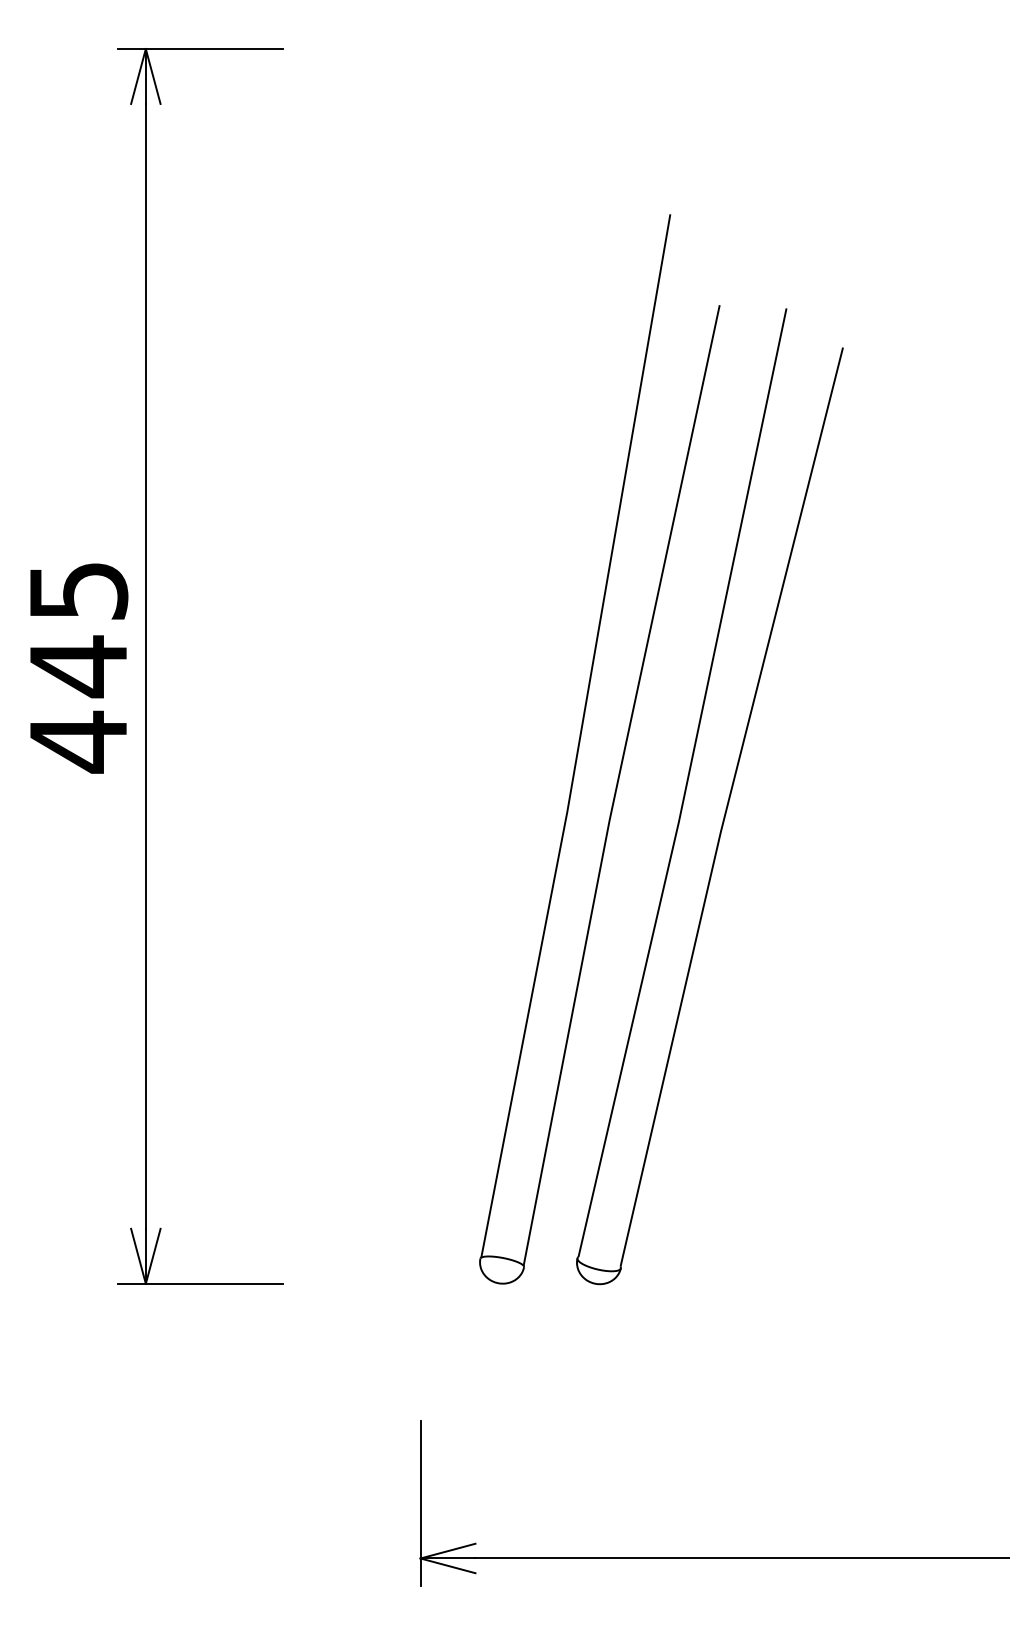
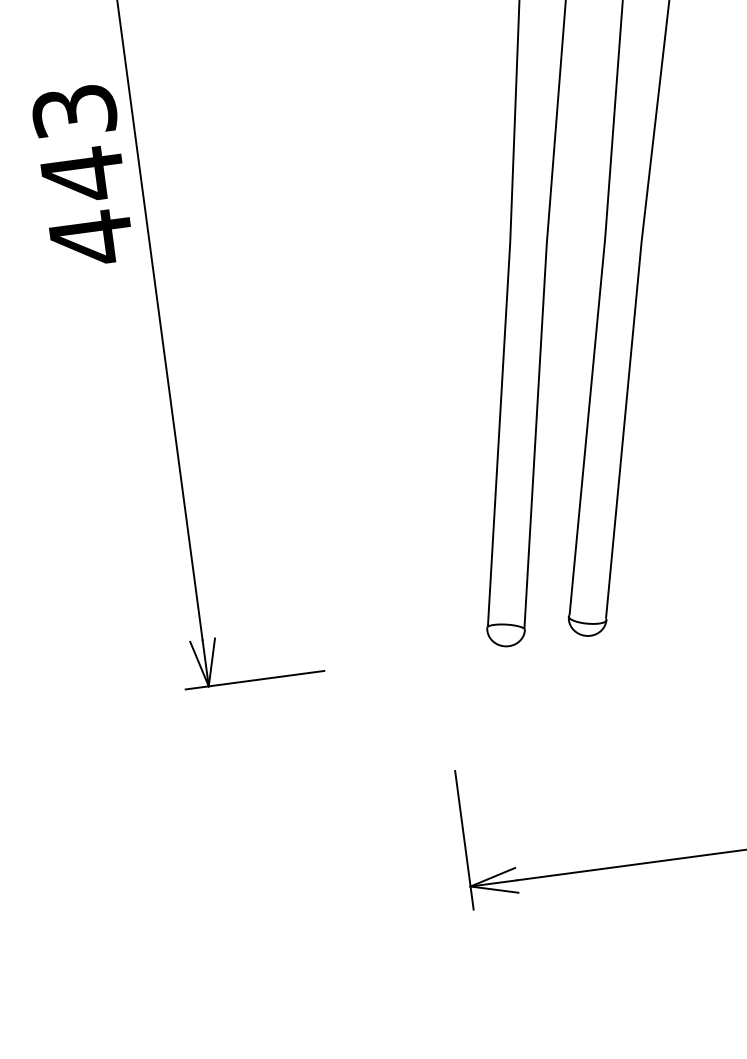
text: (77, 590) -> (73, 111), 445 -> 443

